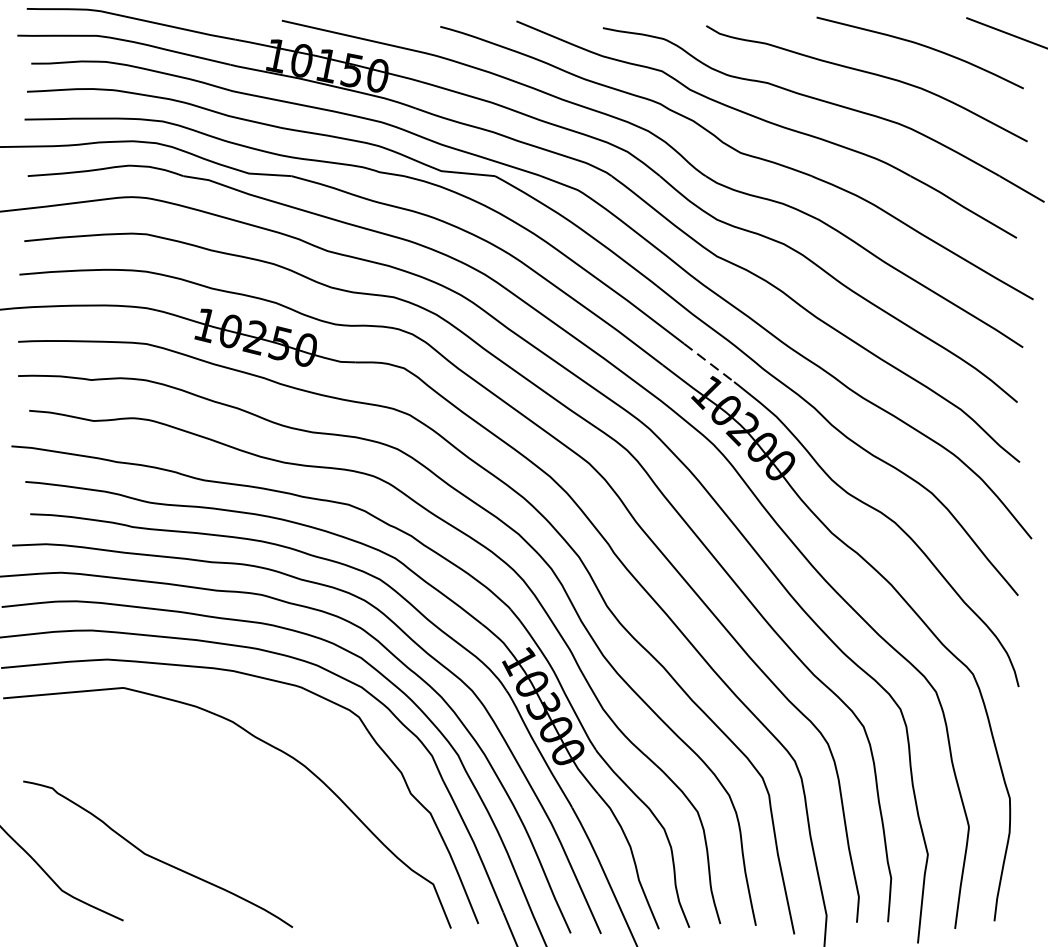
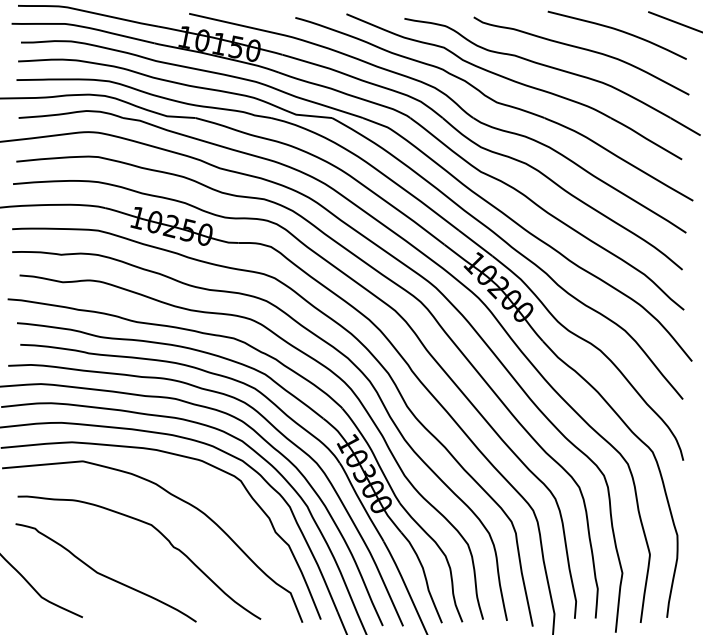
line: (710, 363) -> (476, 243), dashed -> solid
curve: (240, 798) -> (161, 535), added

